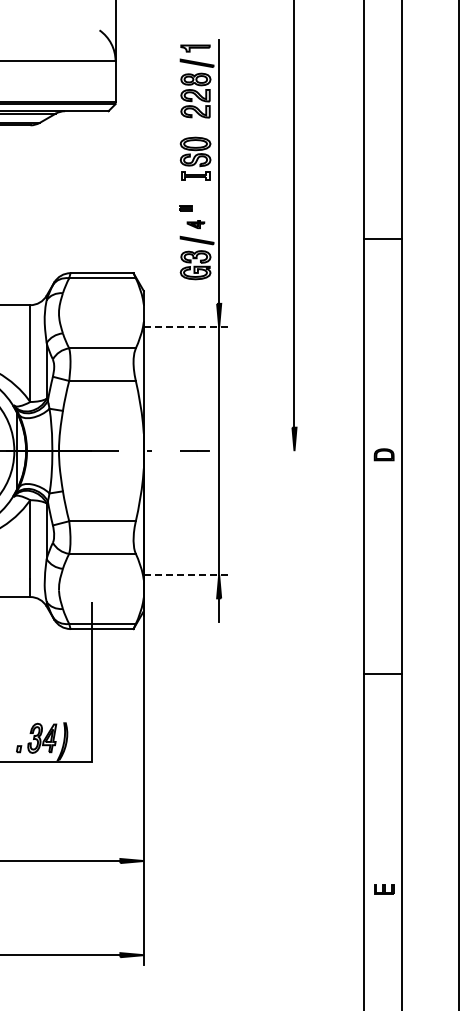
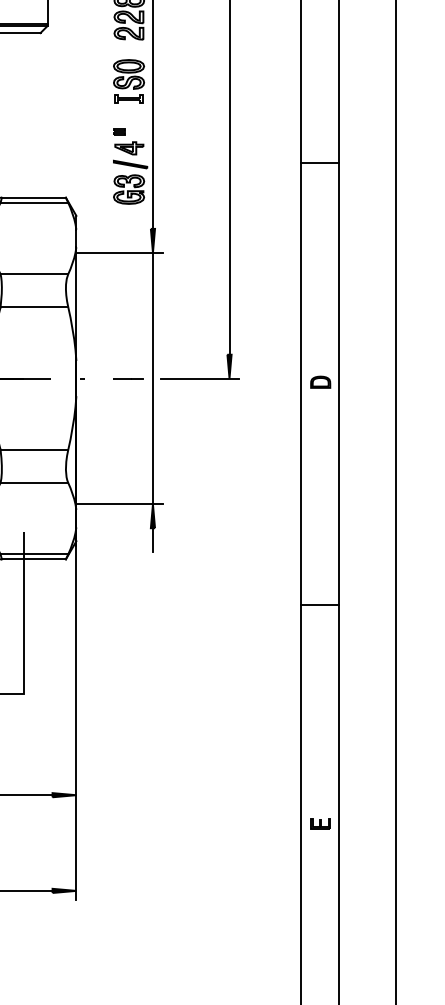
part: (195, 224) -> (128, 148), size x1.67
line: (186, 327) -> (119, 252), dashed -> solid
line: (265, 451) -> (200, 378), added
line: (186, 574) -> (119, 503), dashed -> solid

